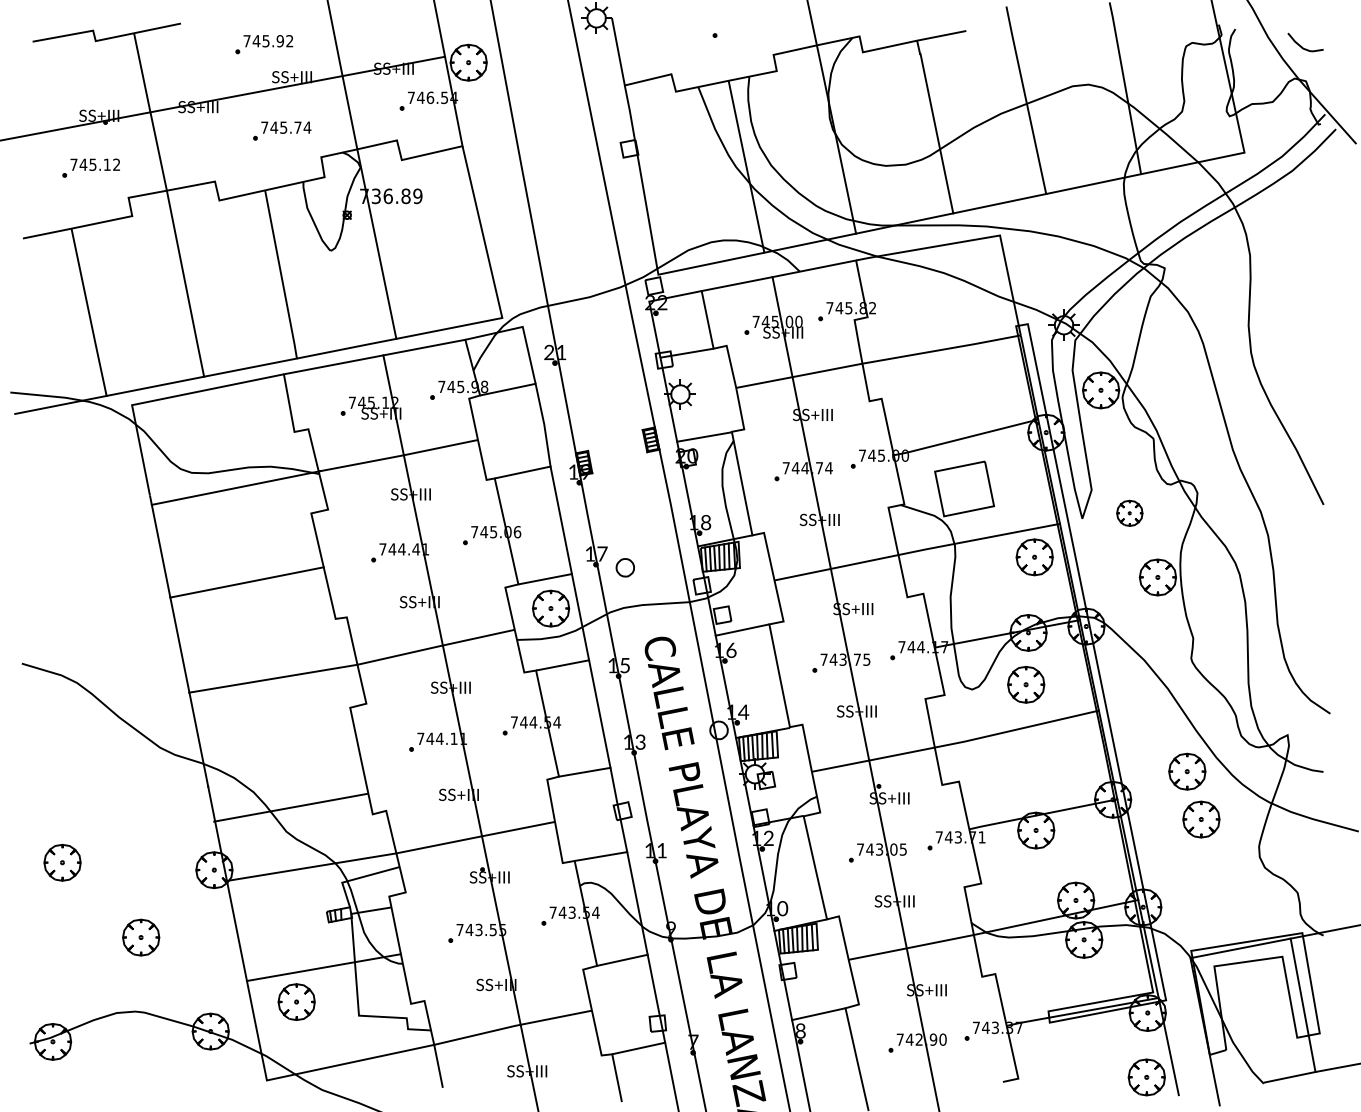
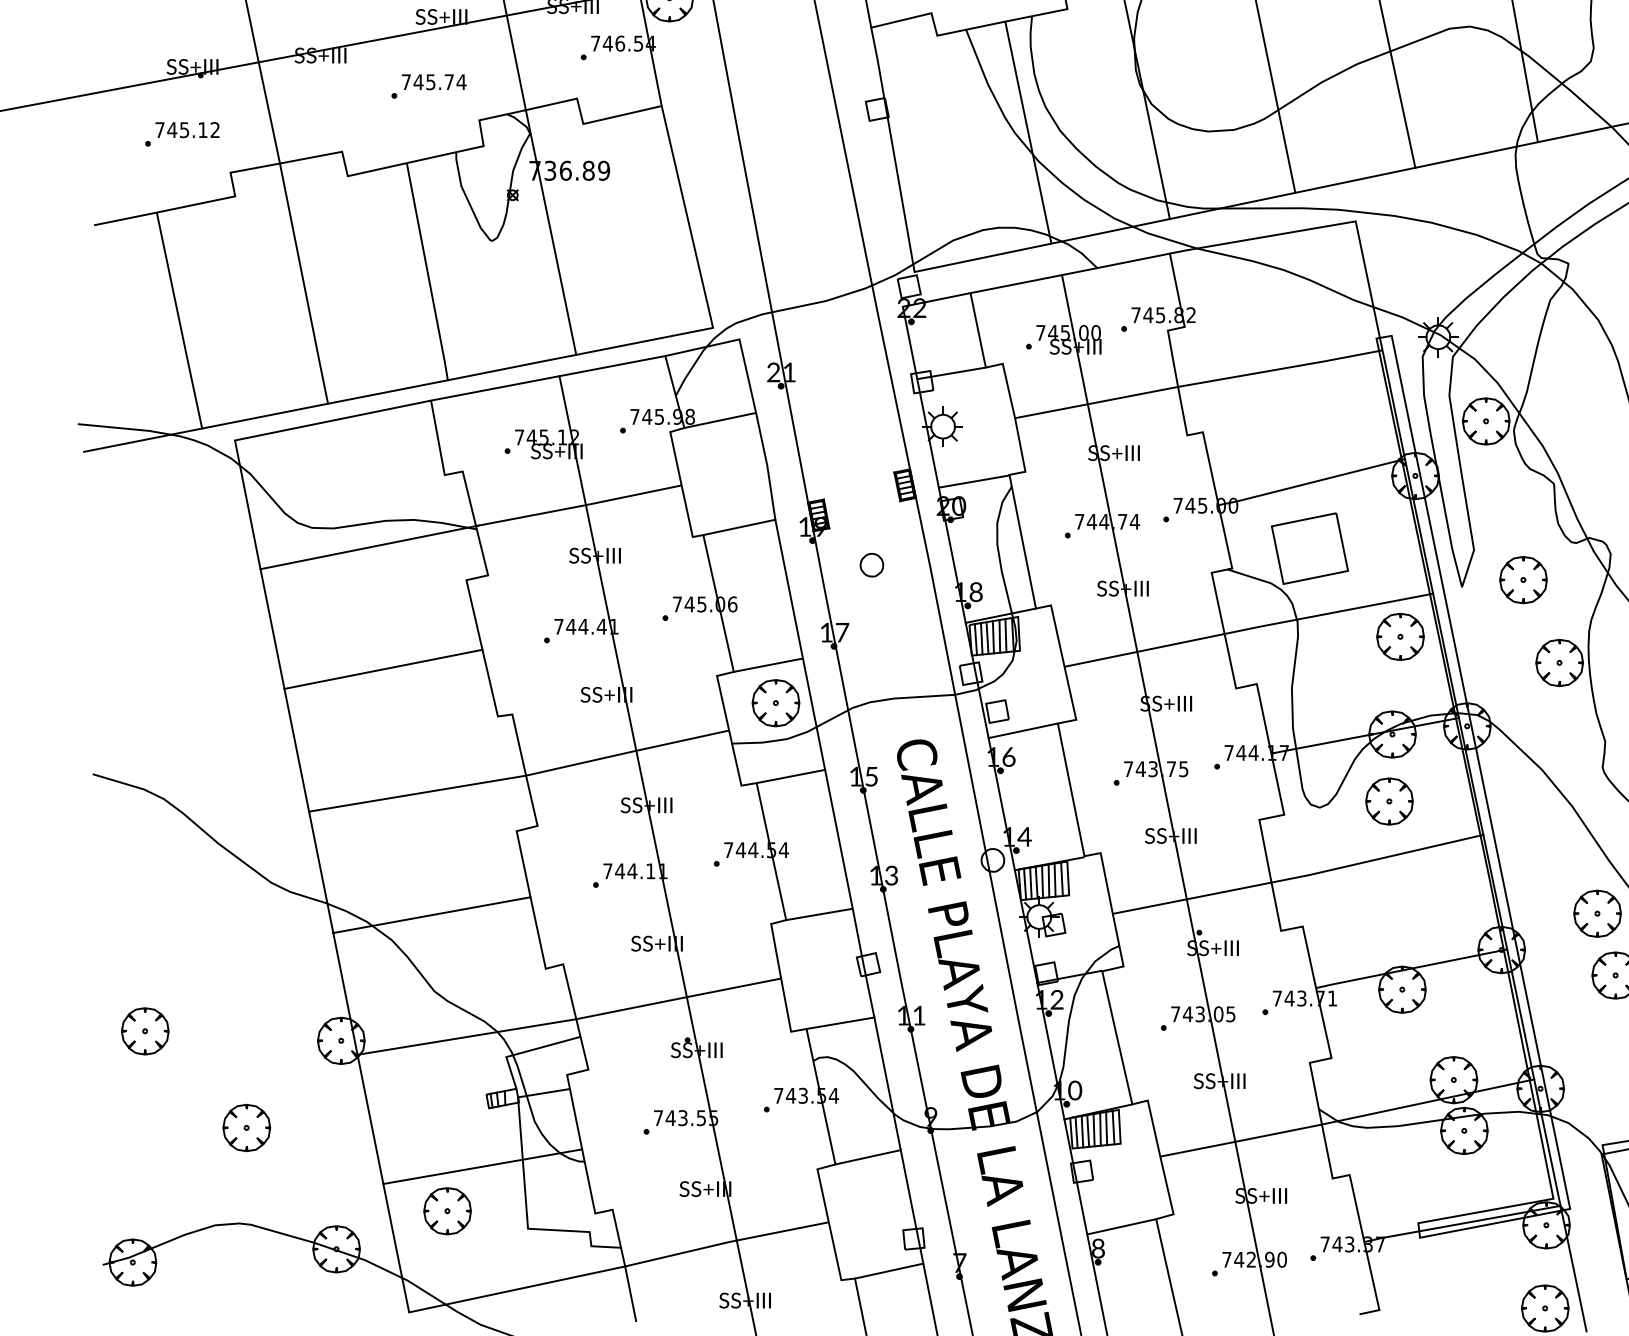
part: (1129, 513) -> (1522, 580), size x1.43
part: (624, 567) -> (870, 564), moved
line: (290, 807) -> (431, 914), moved

